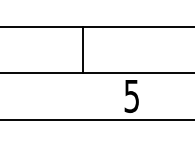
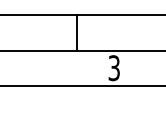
text: (132, 95) -> (114, 67), 5 -> 3

